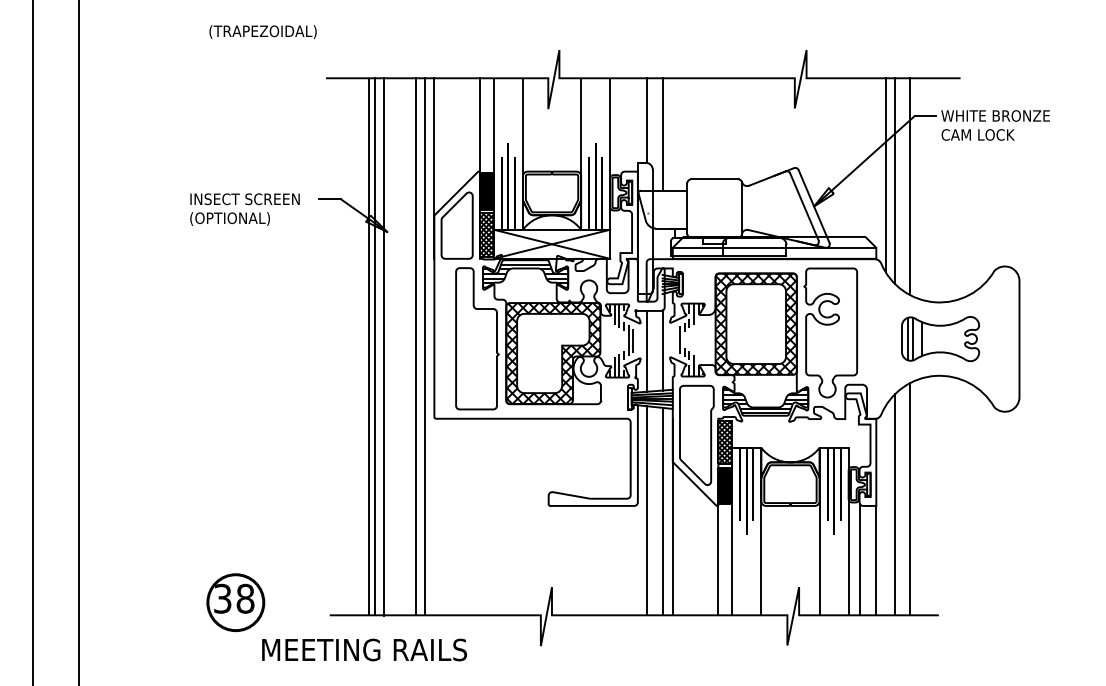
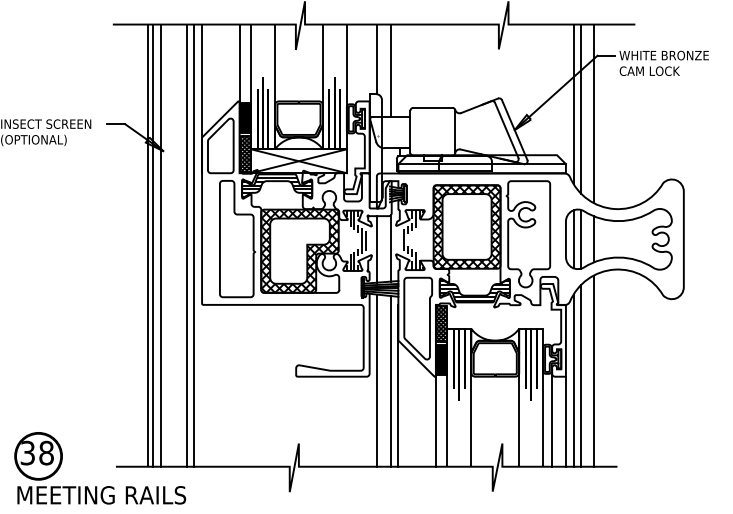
part: (940, 338) -> (618, 238), size x1.67
line: (885, 510) -> (573, 380), added
text: (364, 649) -> (101, 494), moved

